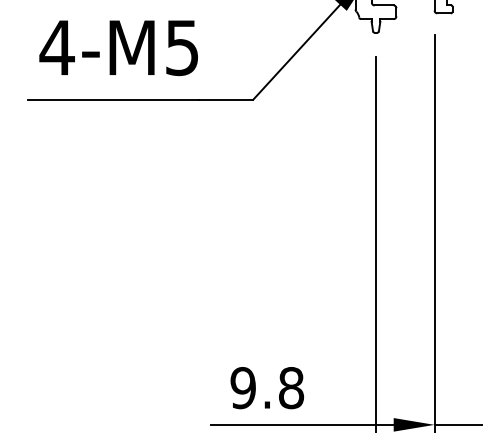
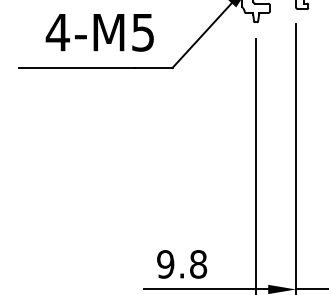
text: (118, 47) -> (99, 32), moved

